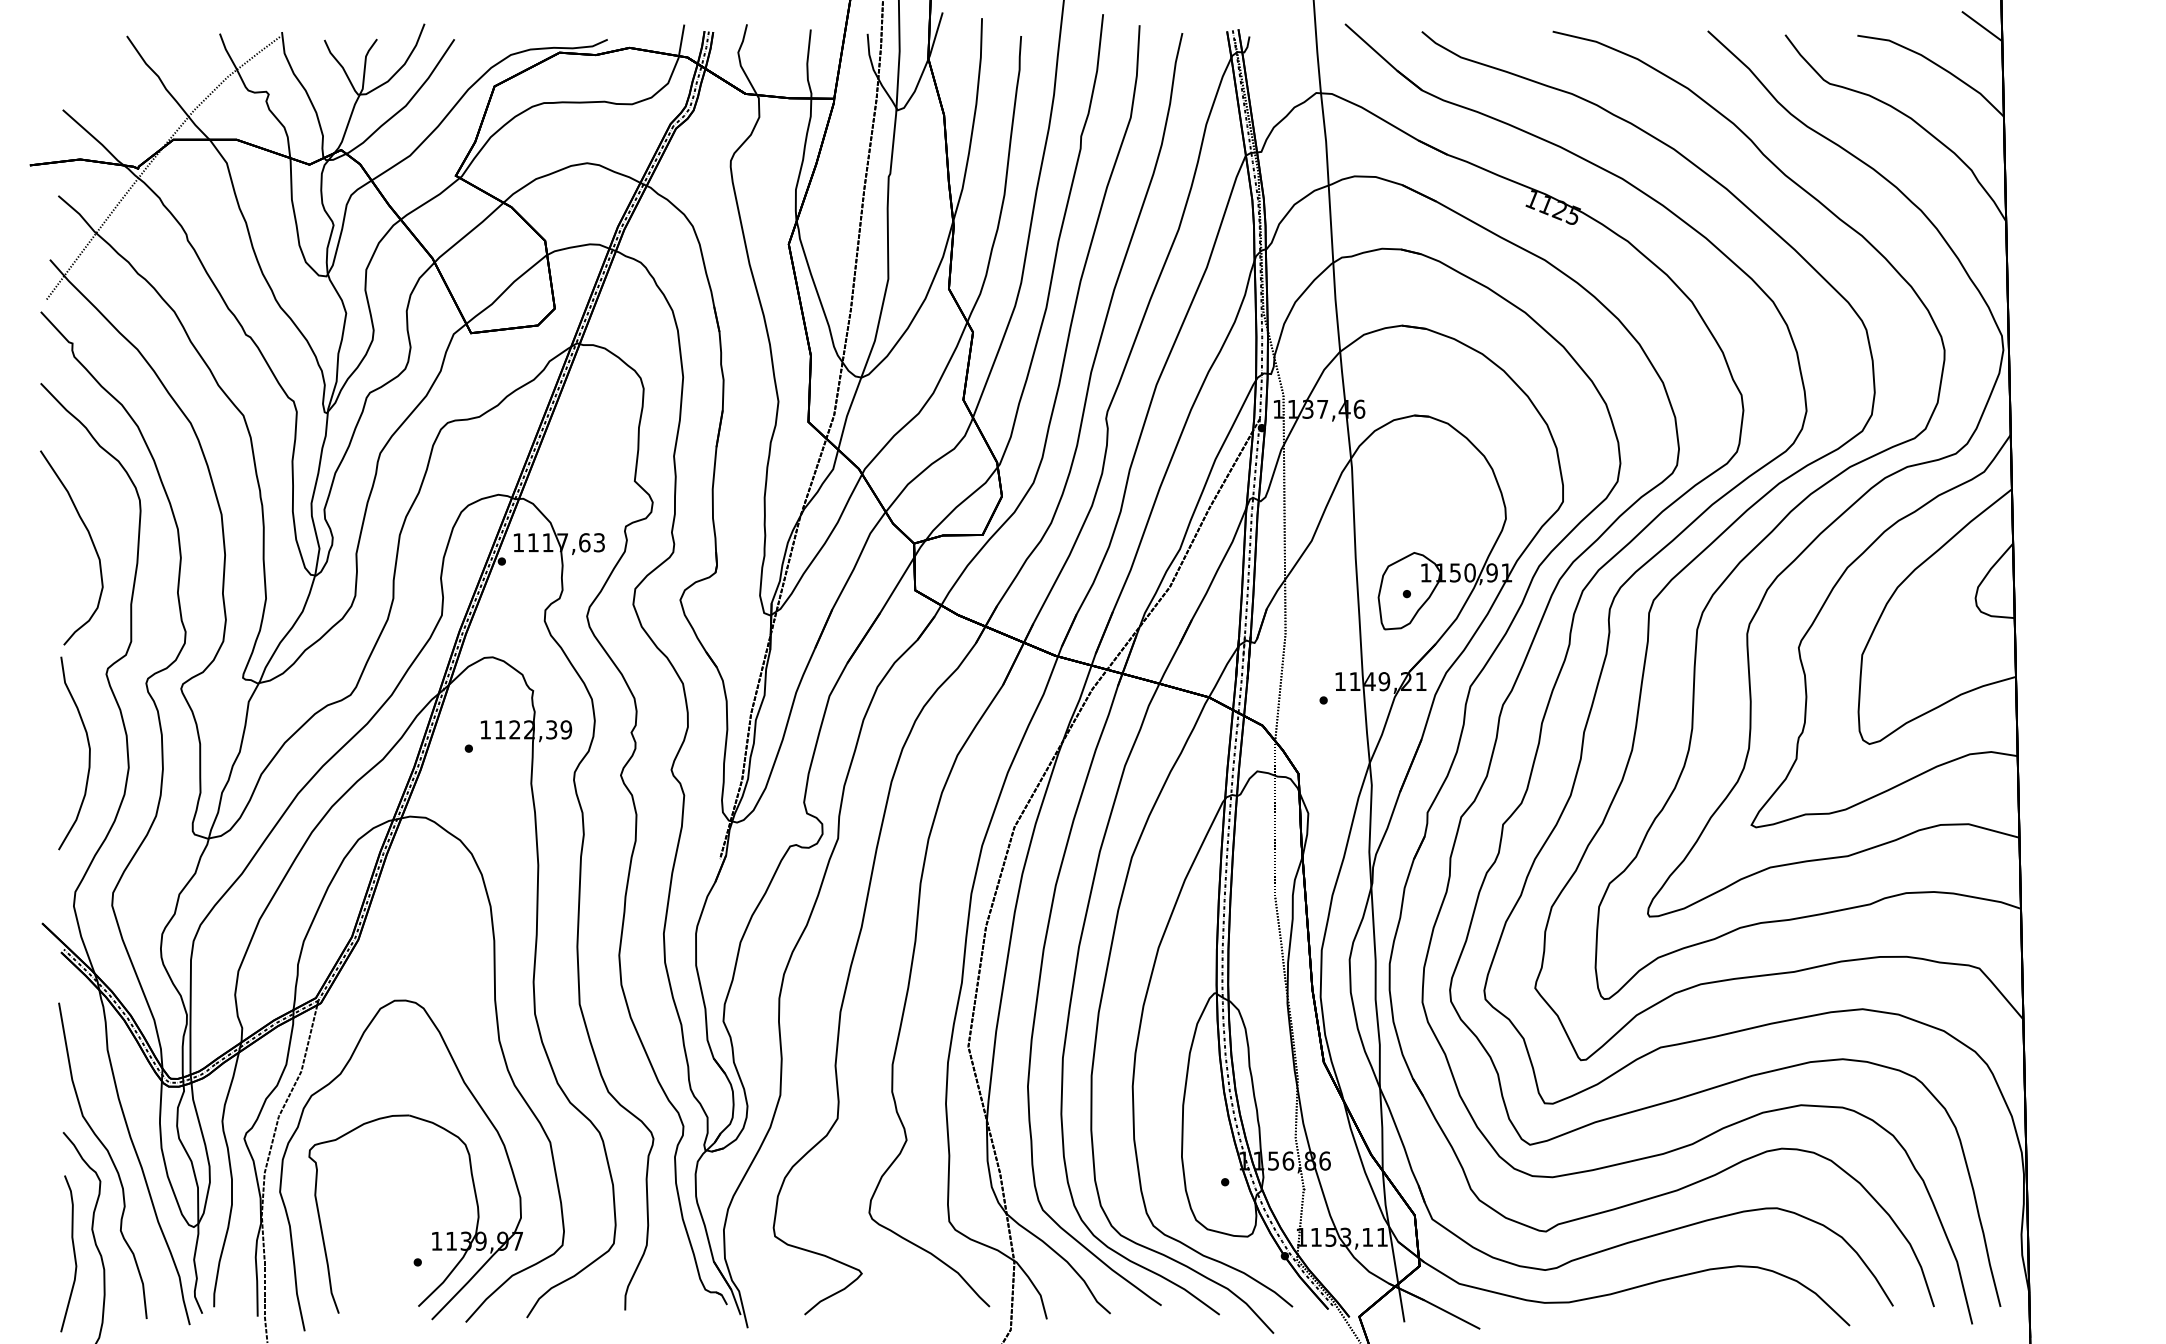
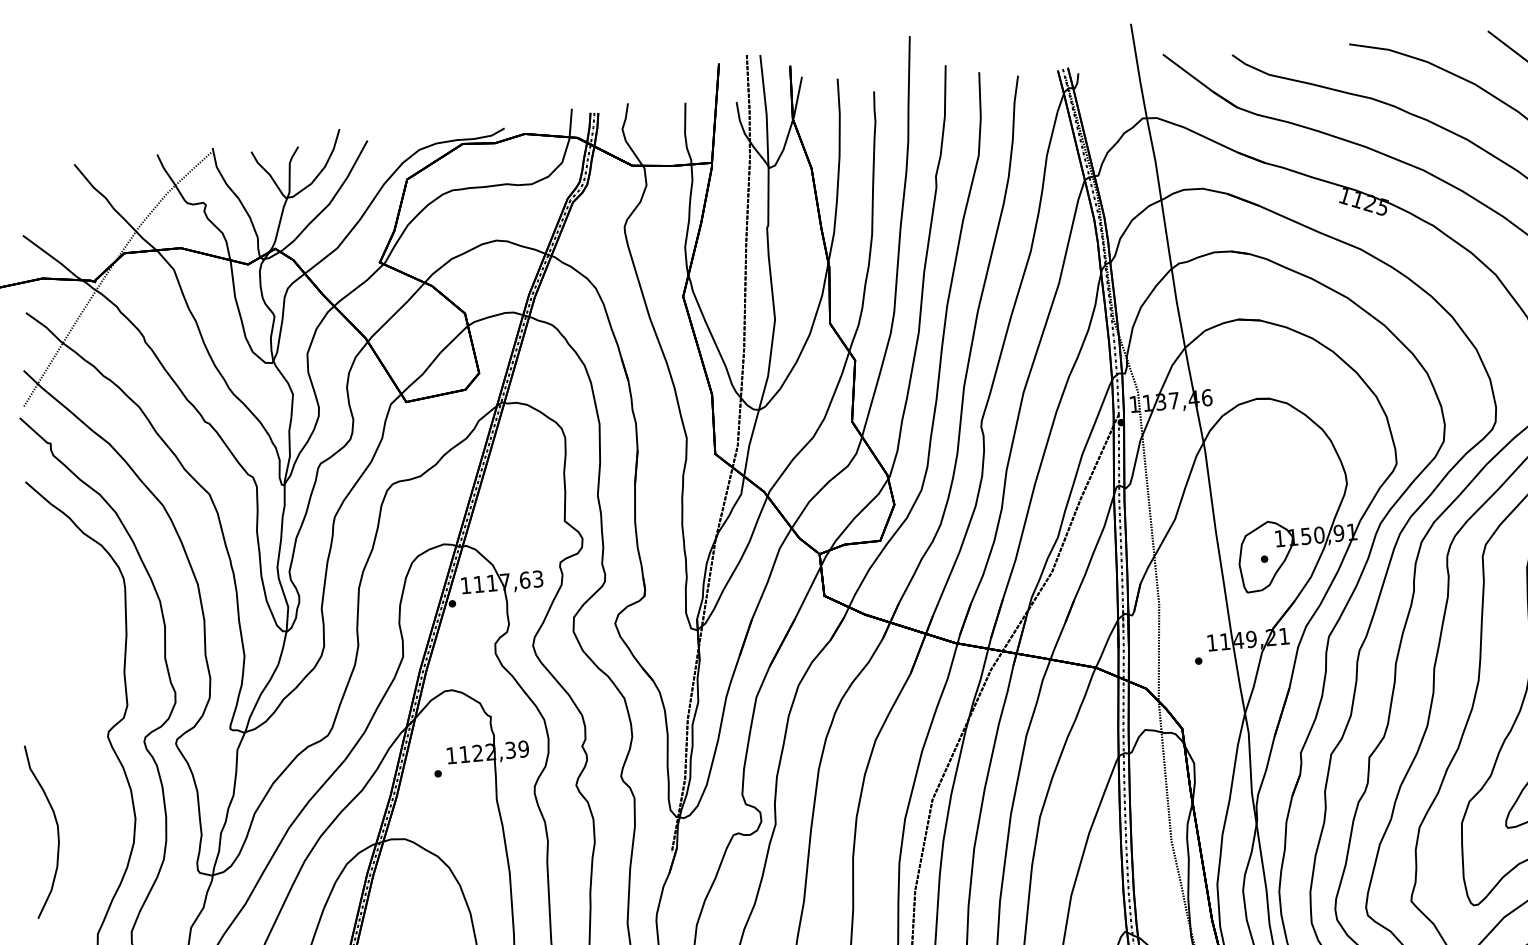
curve: (89, 537) -> (81, 615), removed
curve: (88, 755) -> (57, 831), moved

